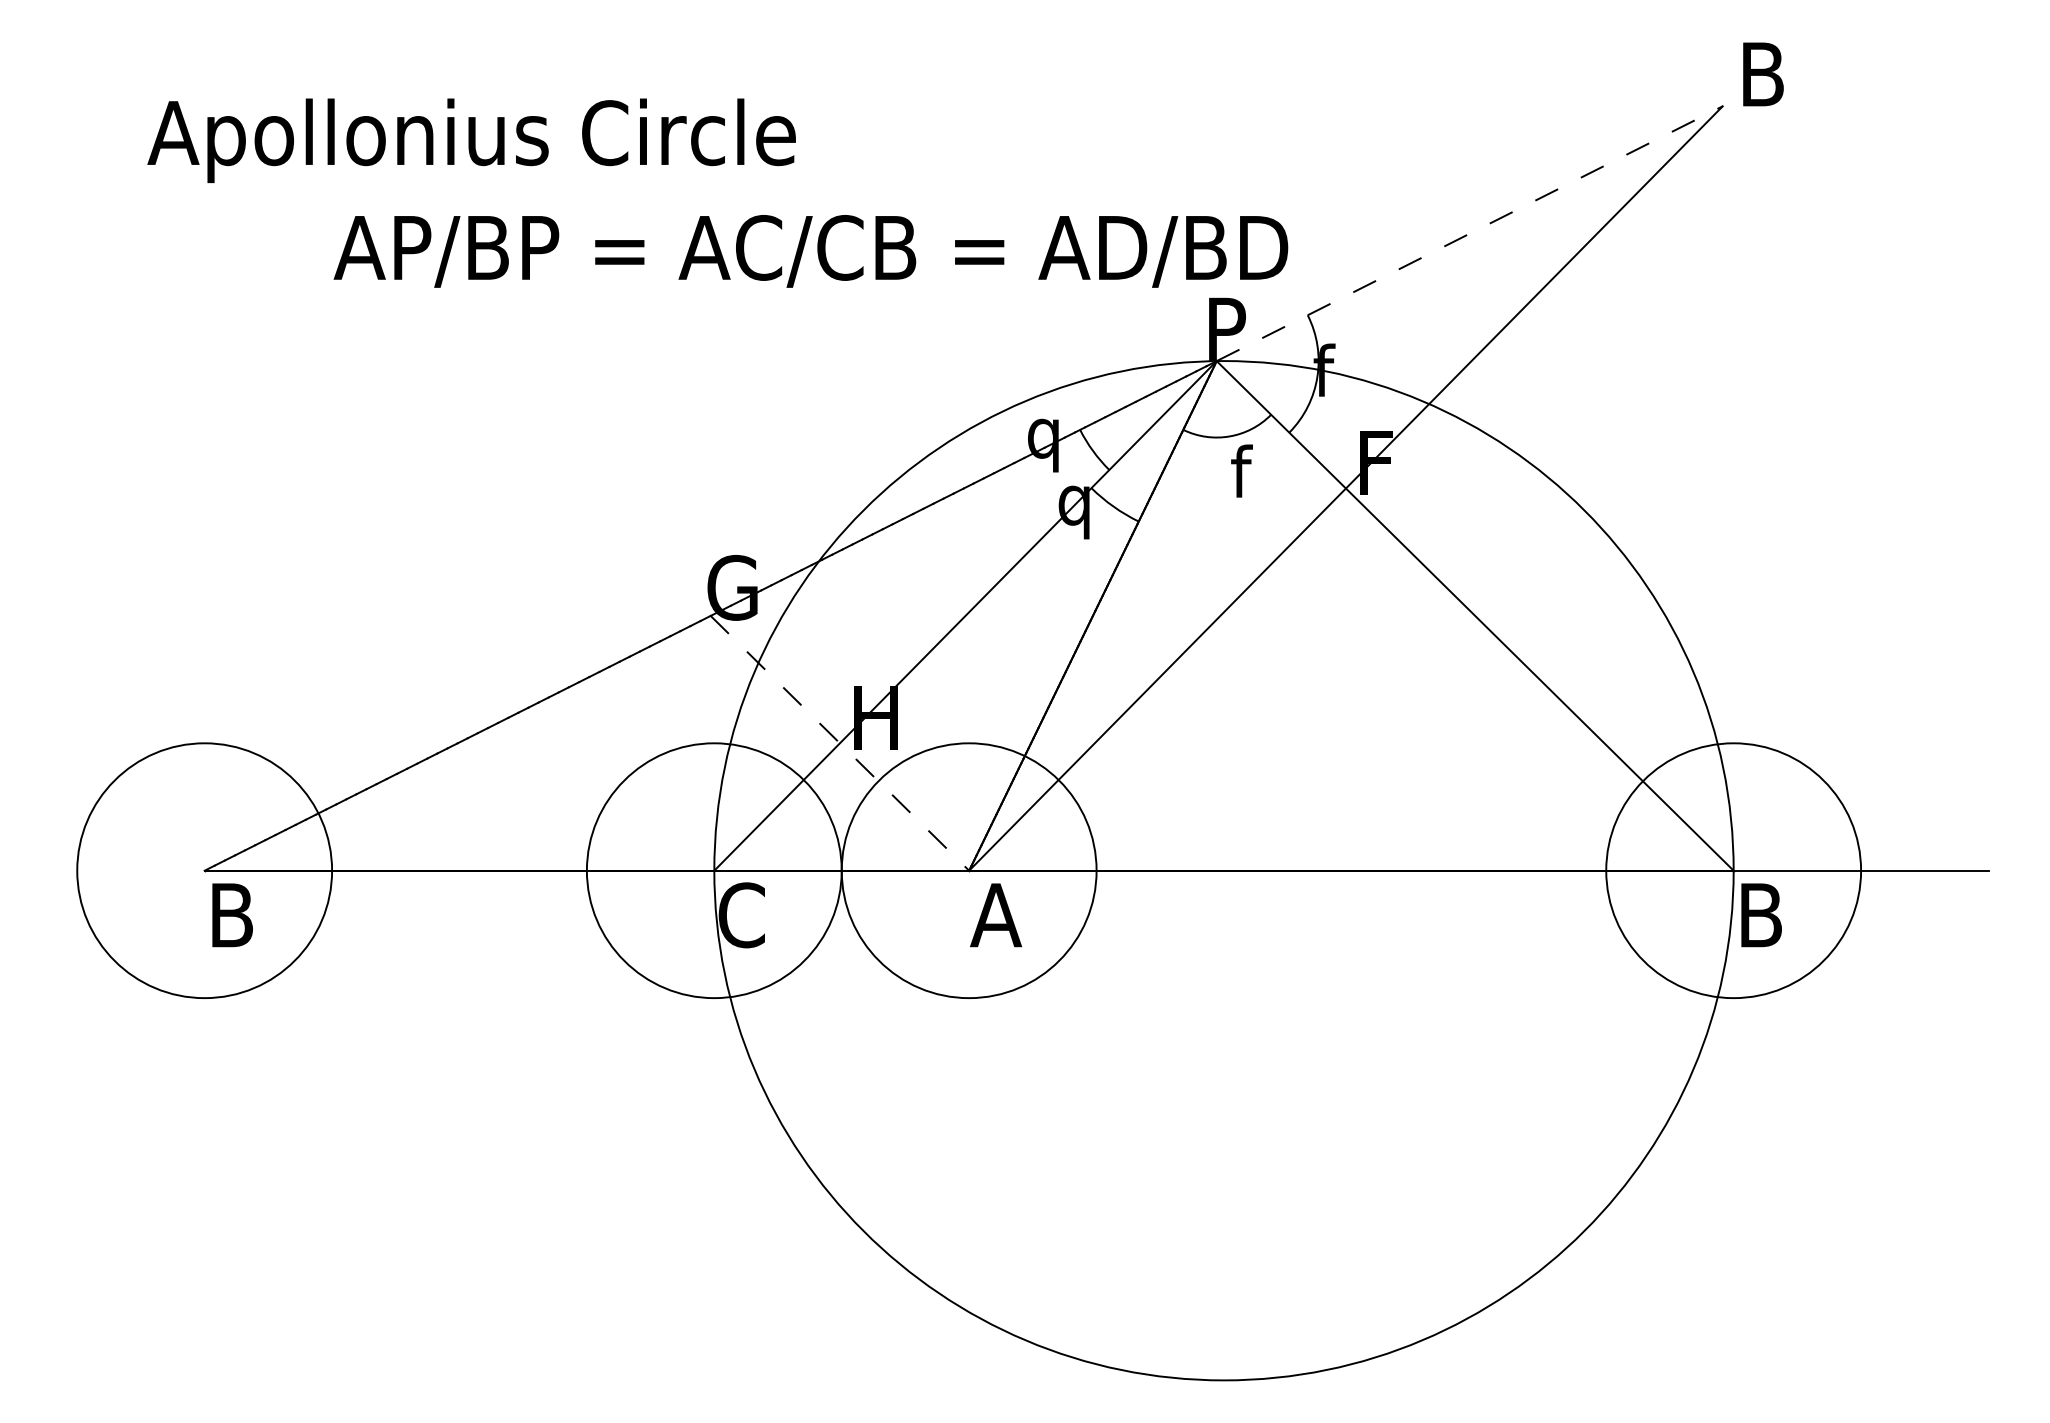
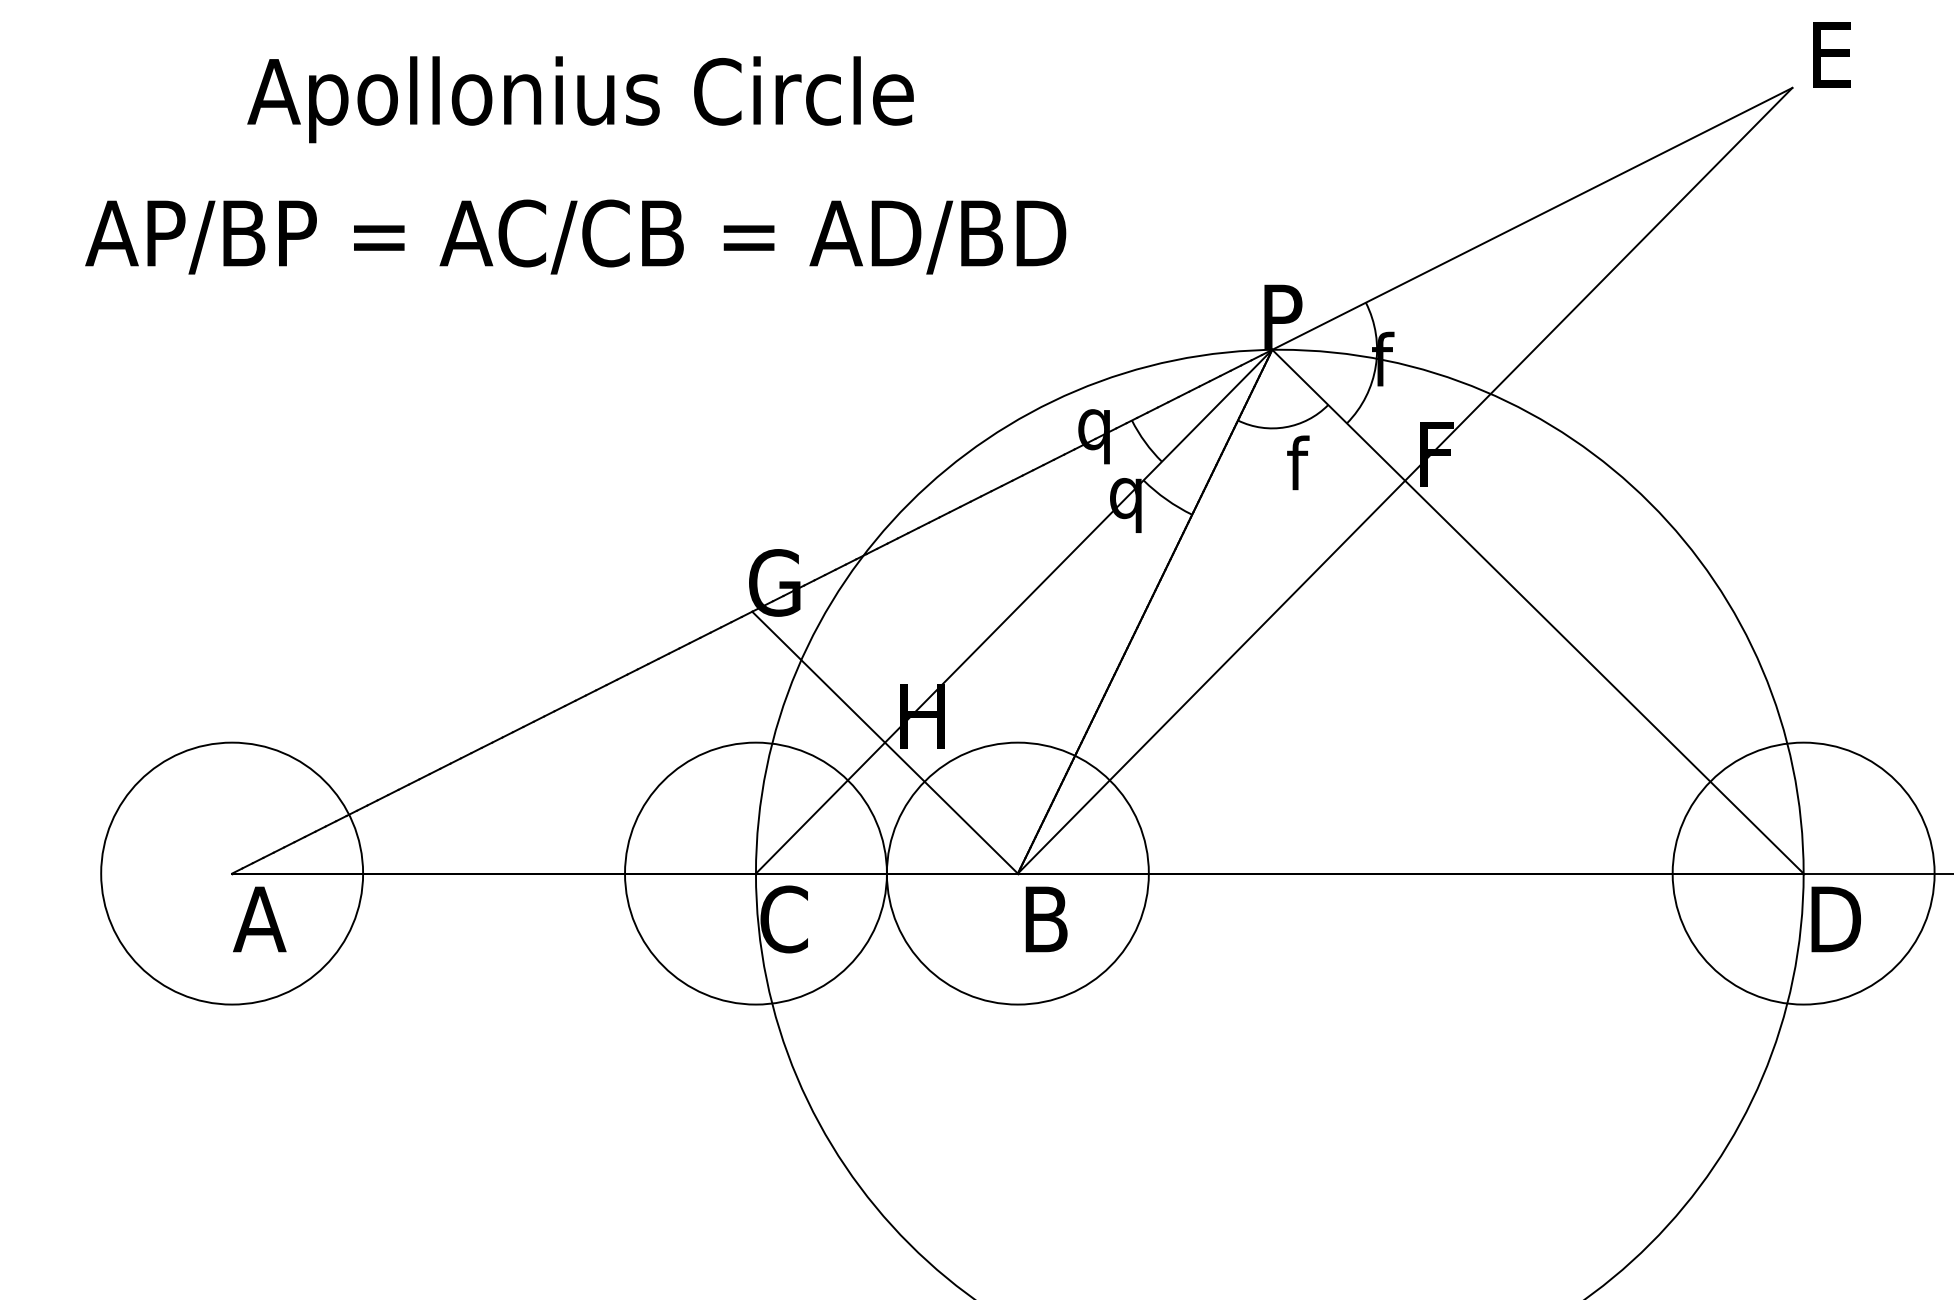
text: (1763, 74) -> (1834, 55), B -> E
text: (471, 140) -> (580, 99), moved
line: (1470, 233) -> (1533, 218), dashed -> solid
text: (810, 251) -> (575, 237), moved
line: (840, 743) -> (885, 742), dashed -> solid
text: (231, 915) -> (259, 919), B -> A
text: (996, 915) -> (1045, 919), A -> B
text: (1769, 915) -> (1840, 919), B -> D

